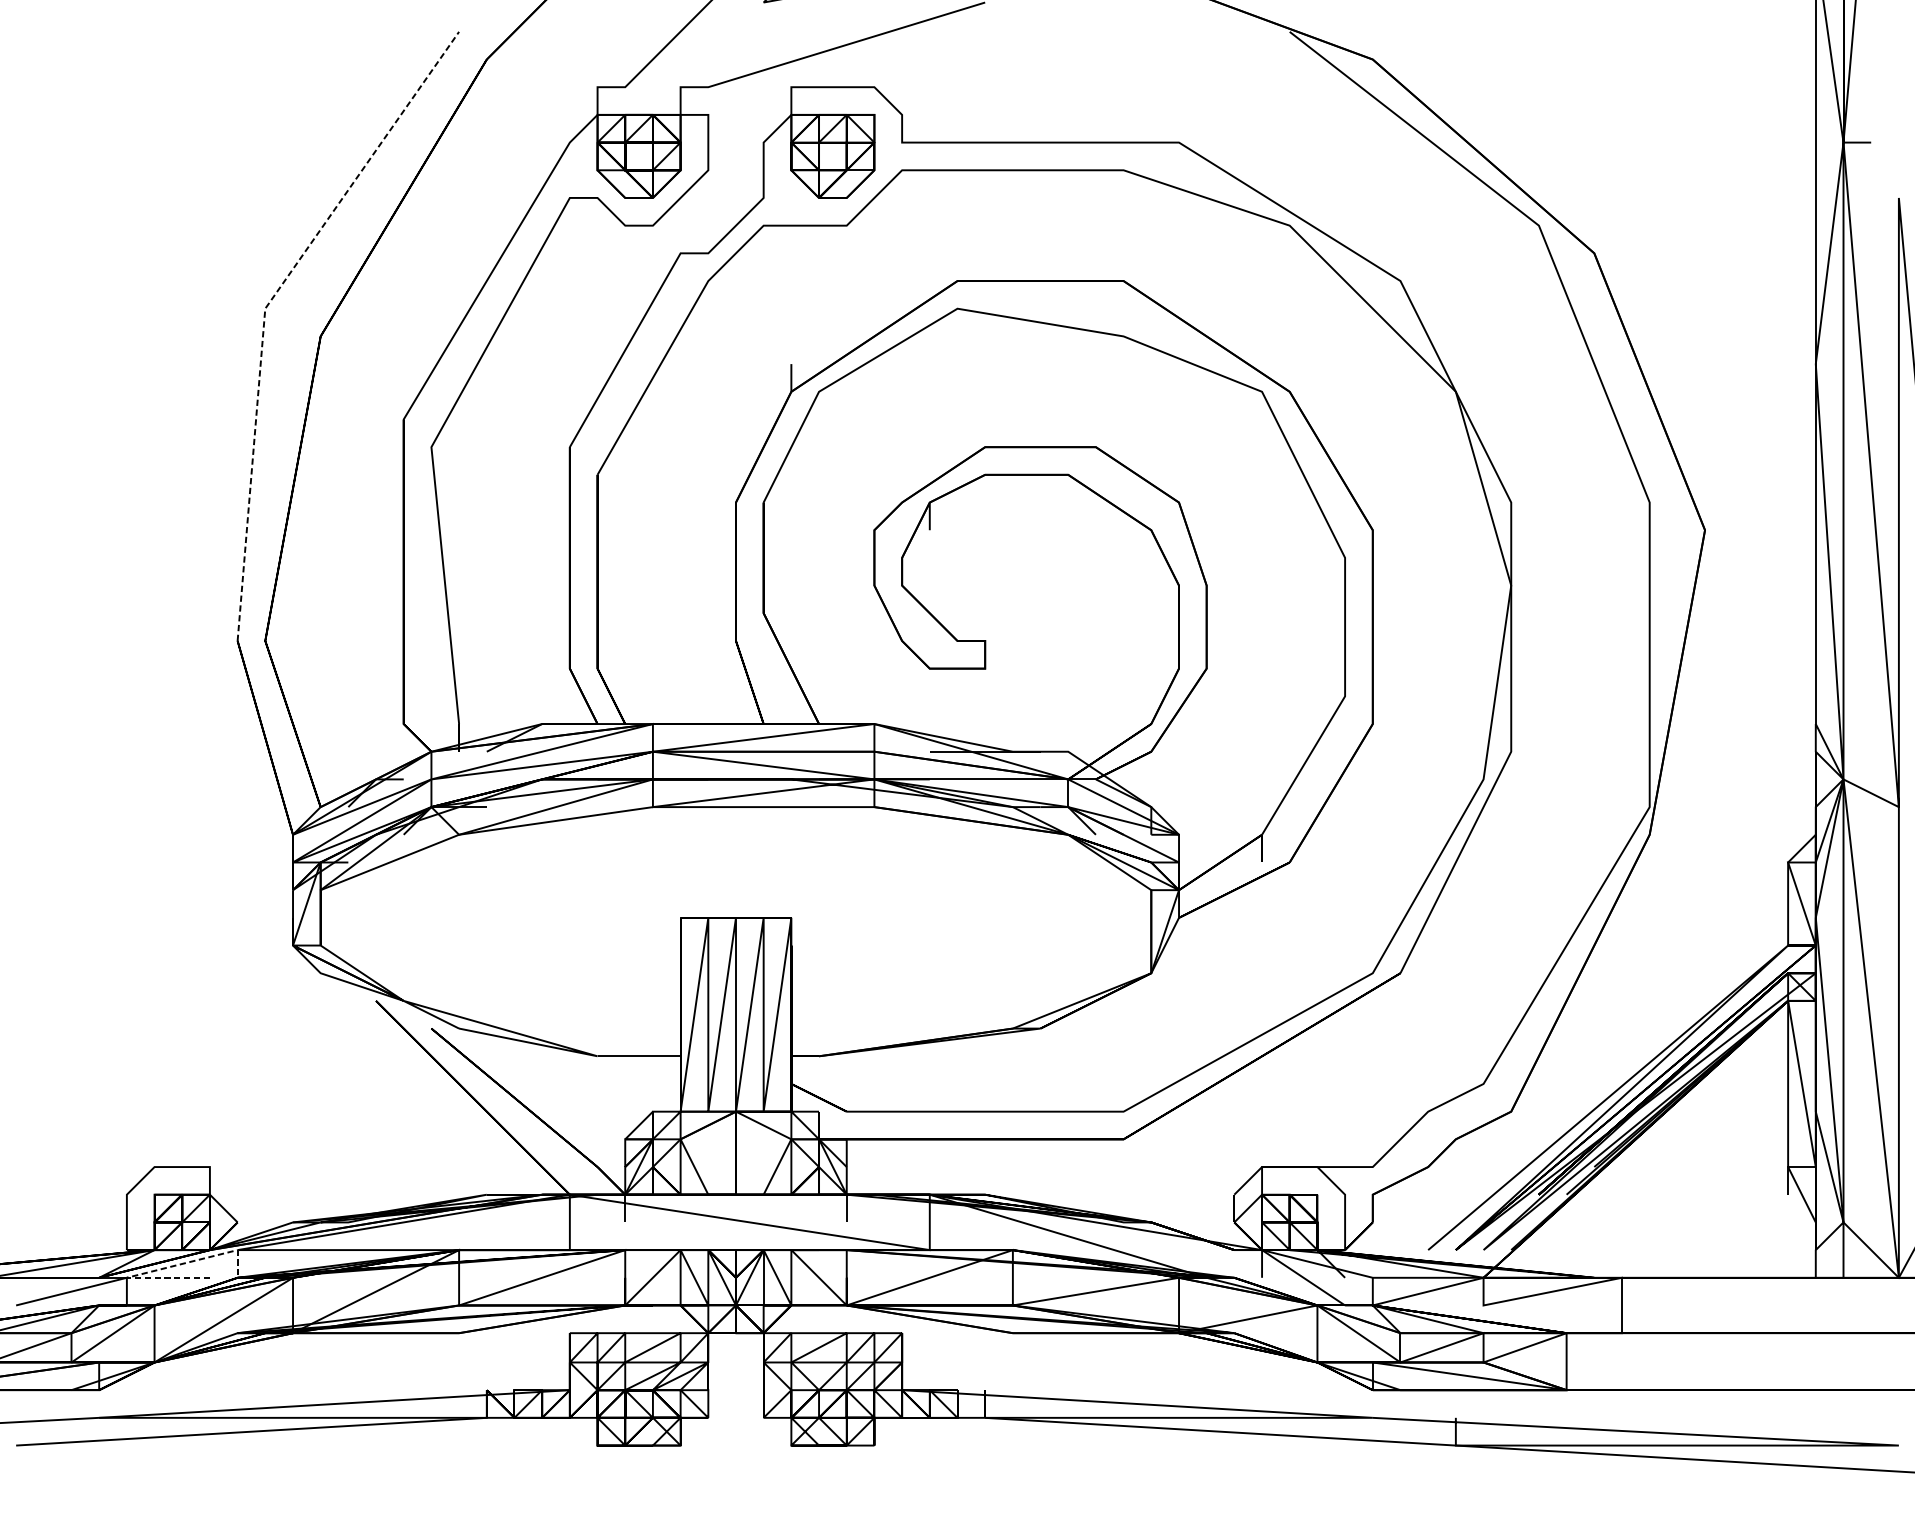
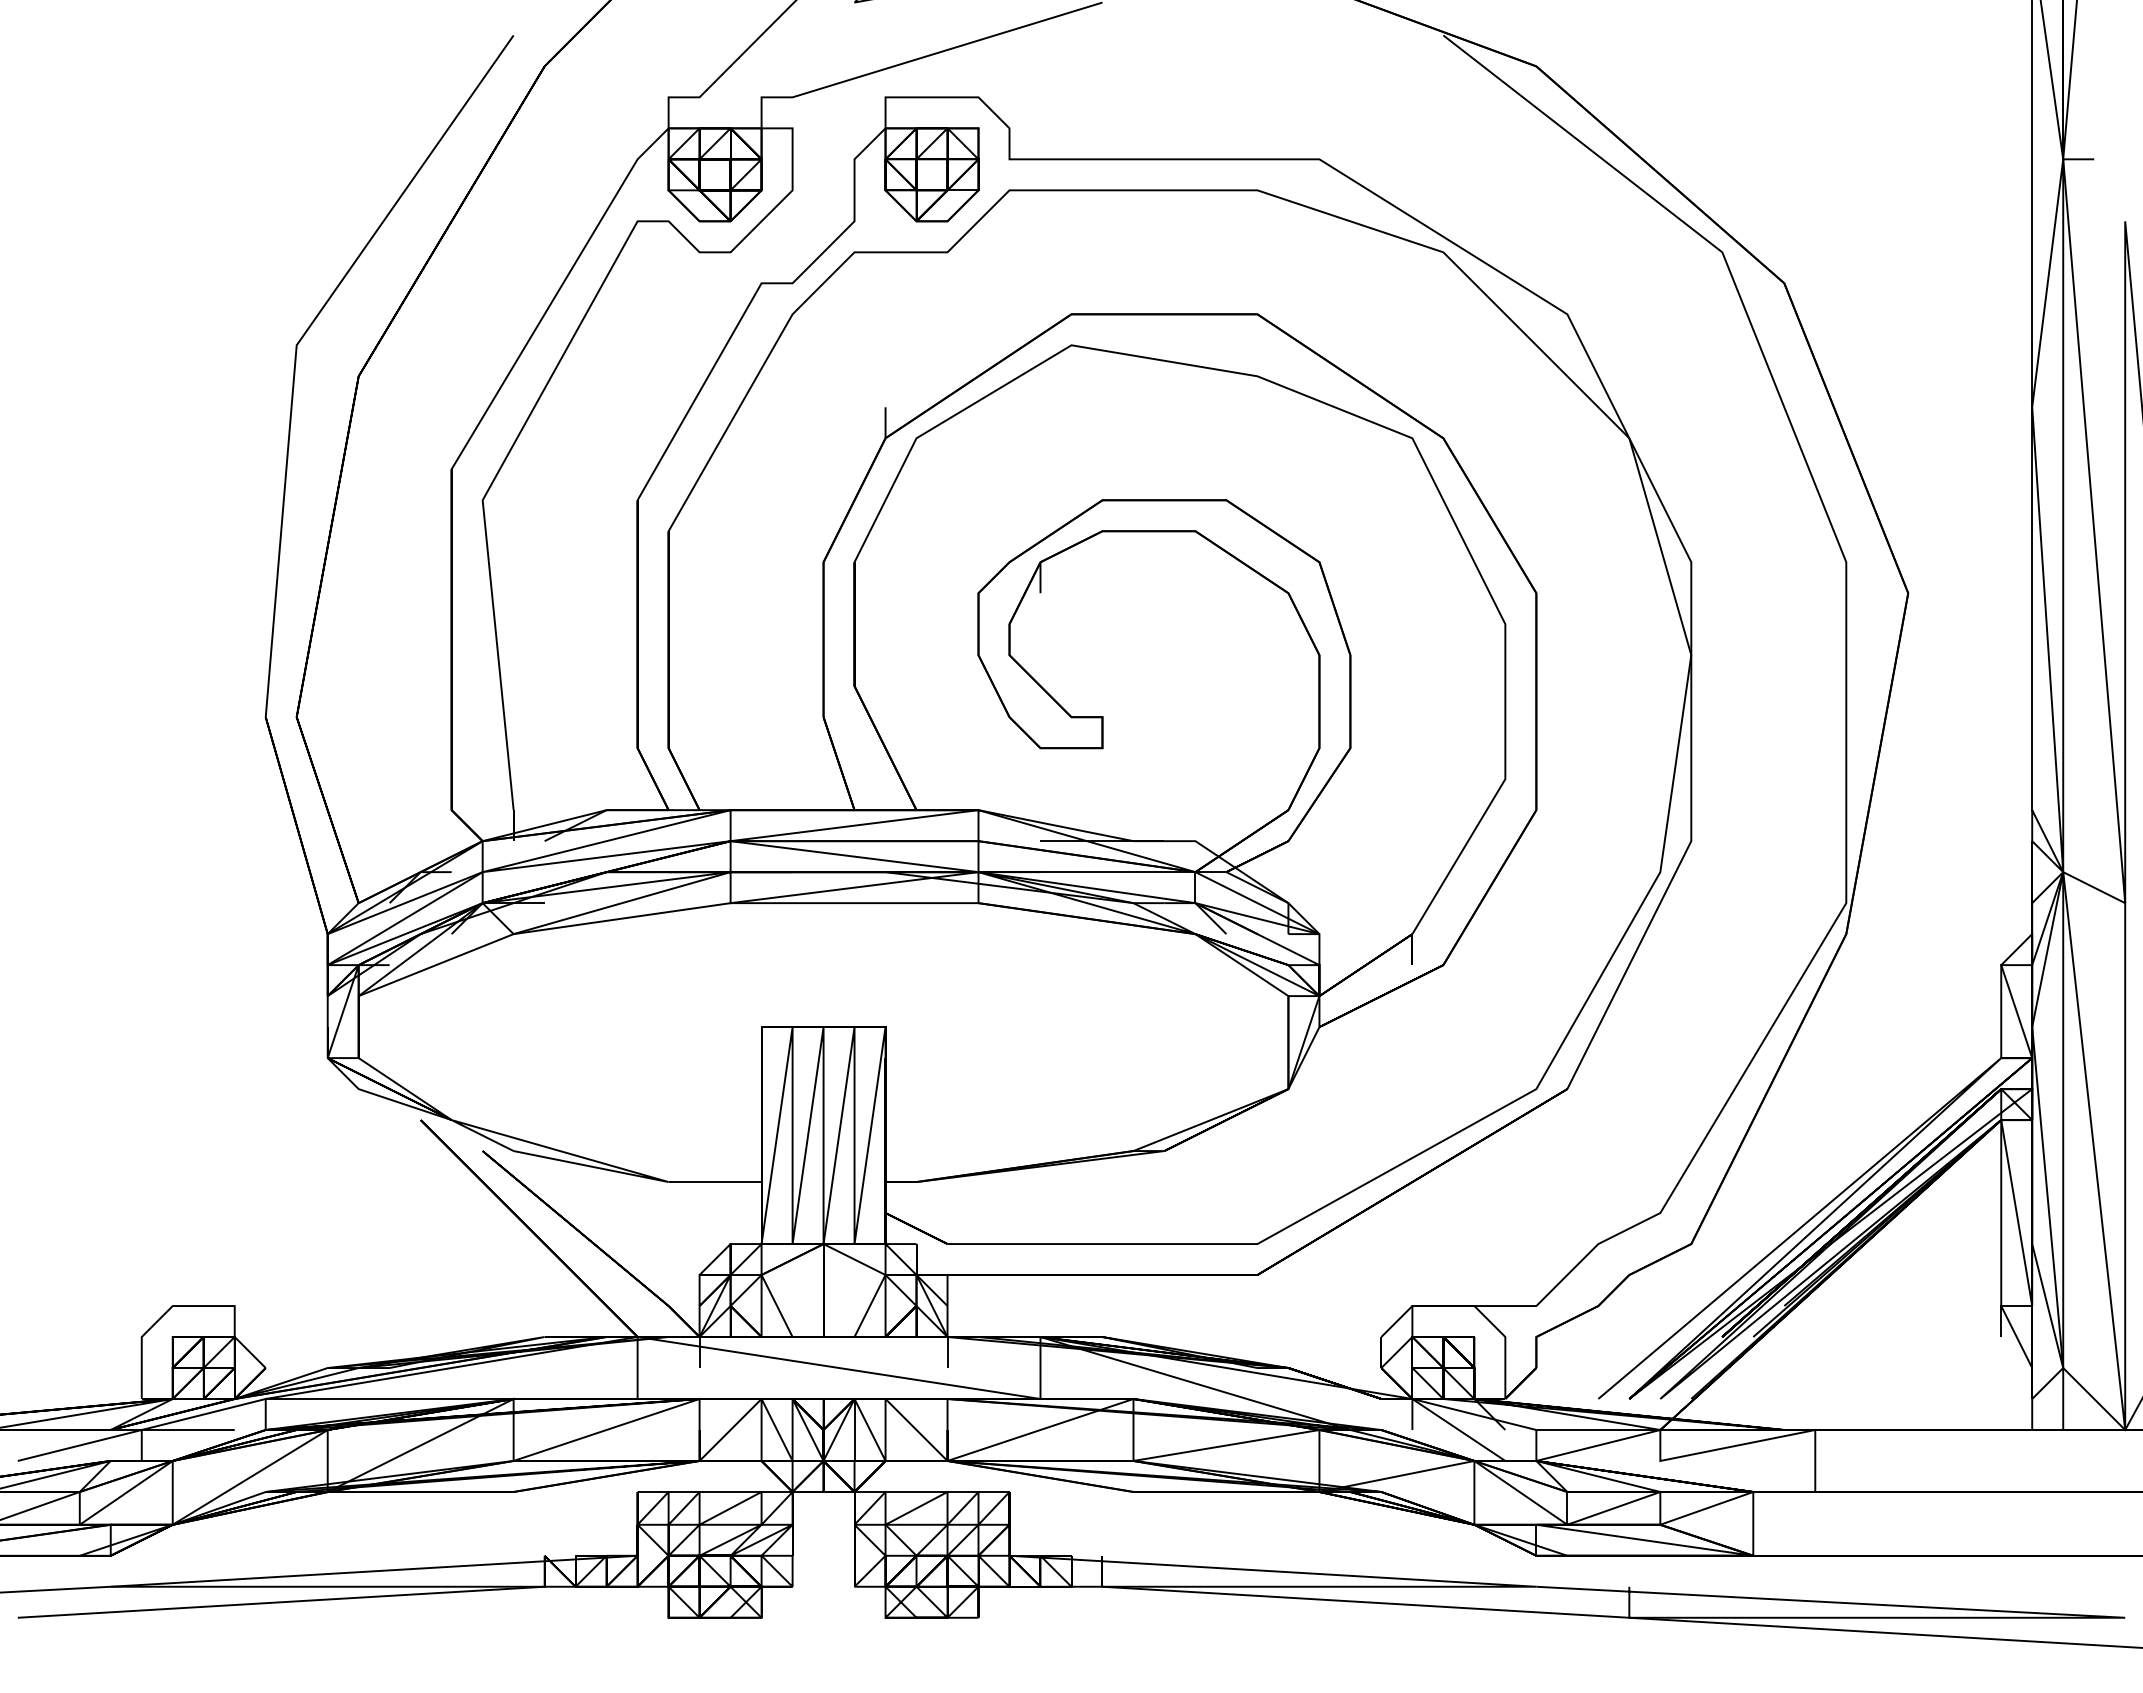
line: (266, 307) -> (297, 343), dashed -> solid
line: (156, 1270) -> (174, 1421), dashed -> solid

